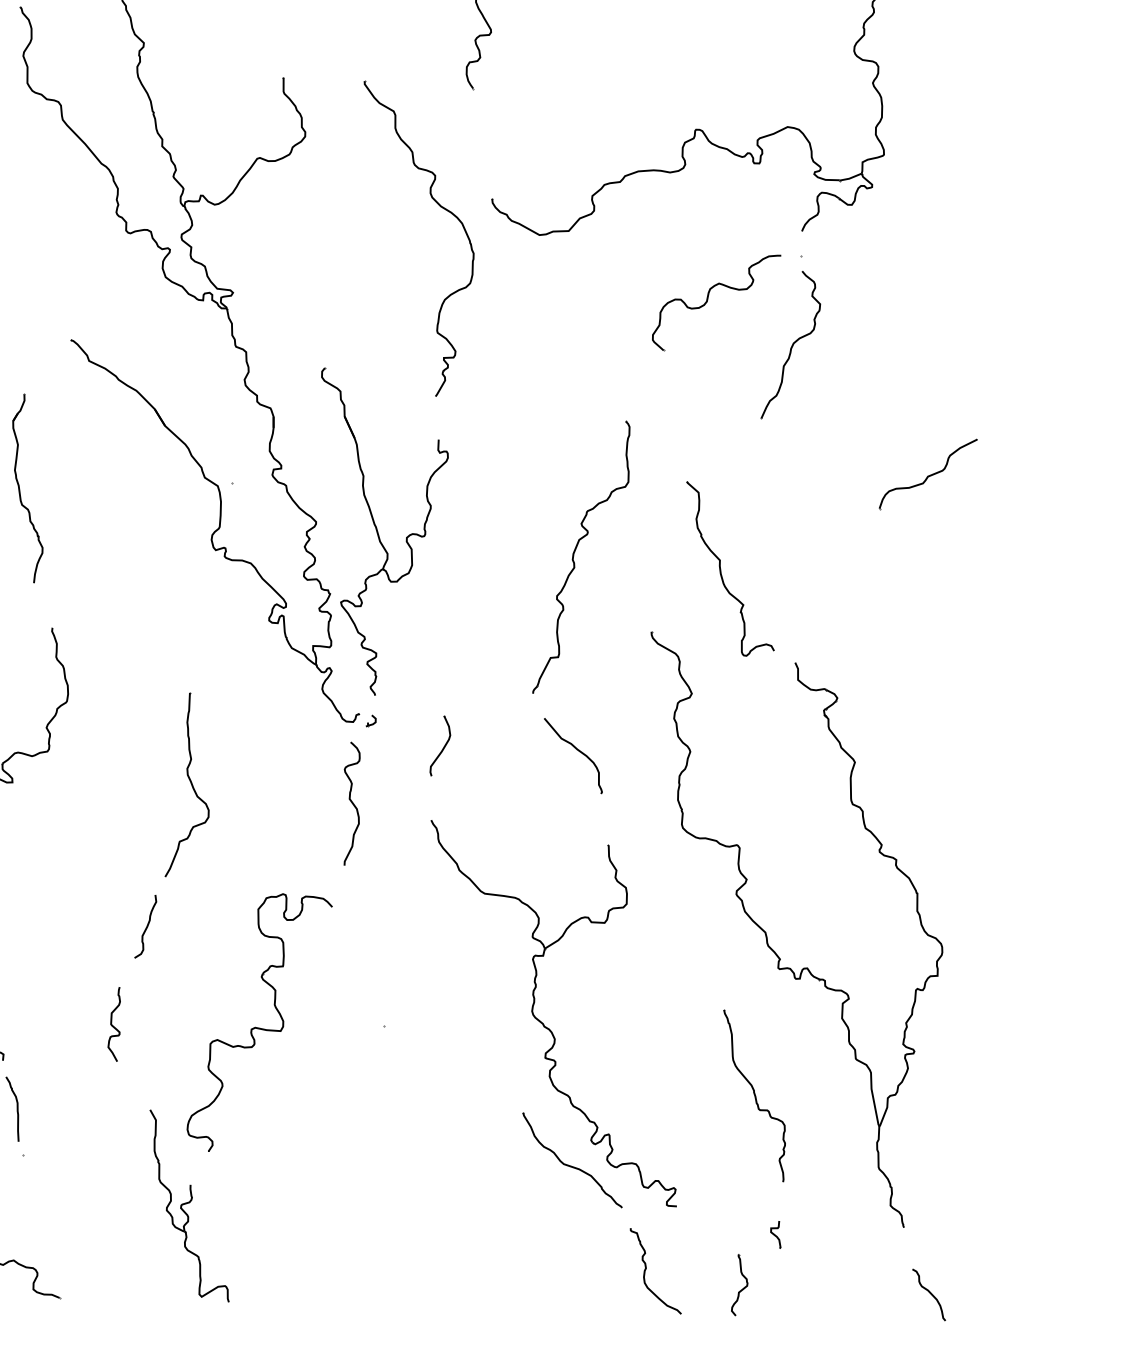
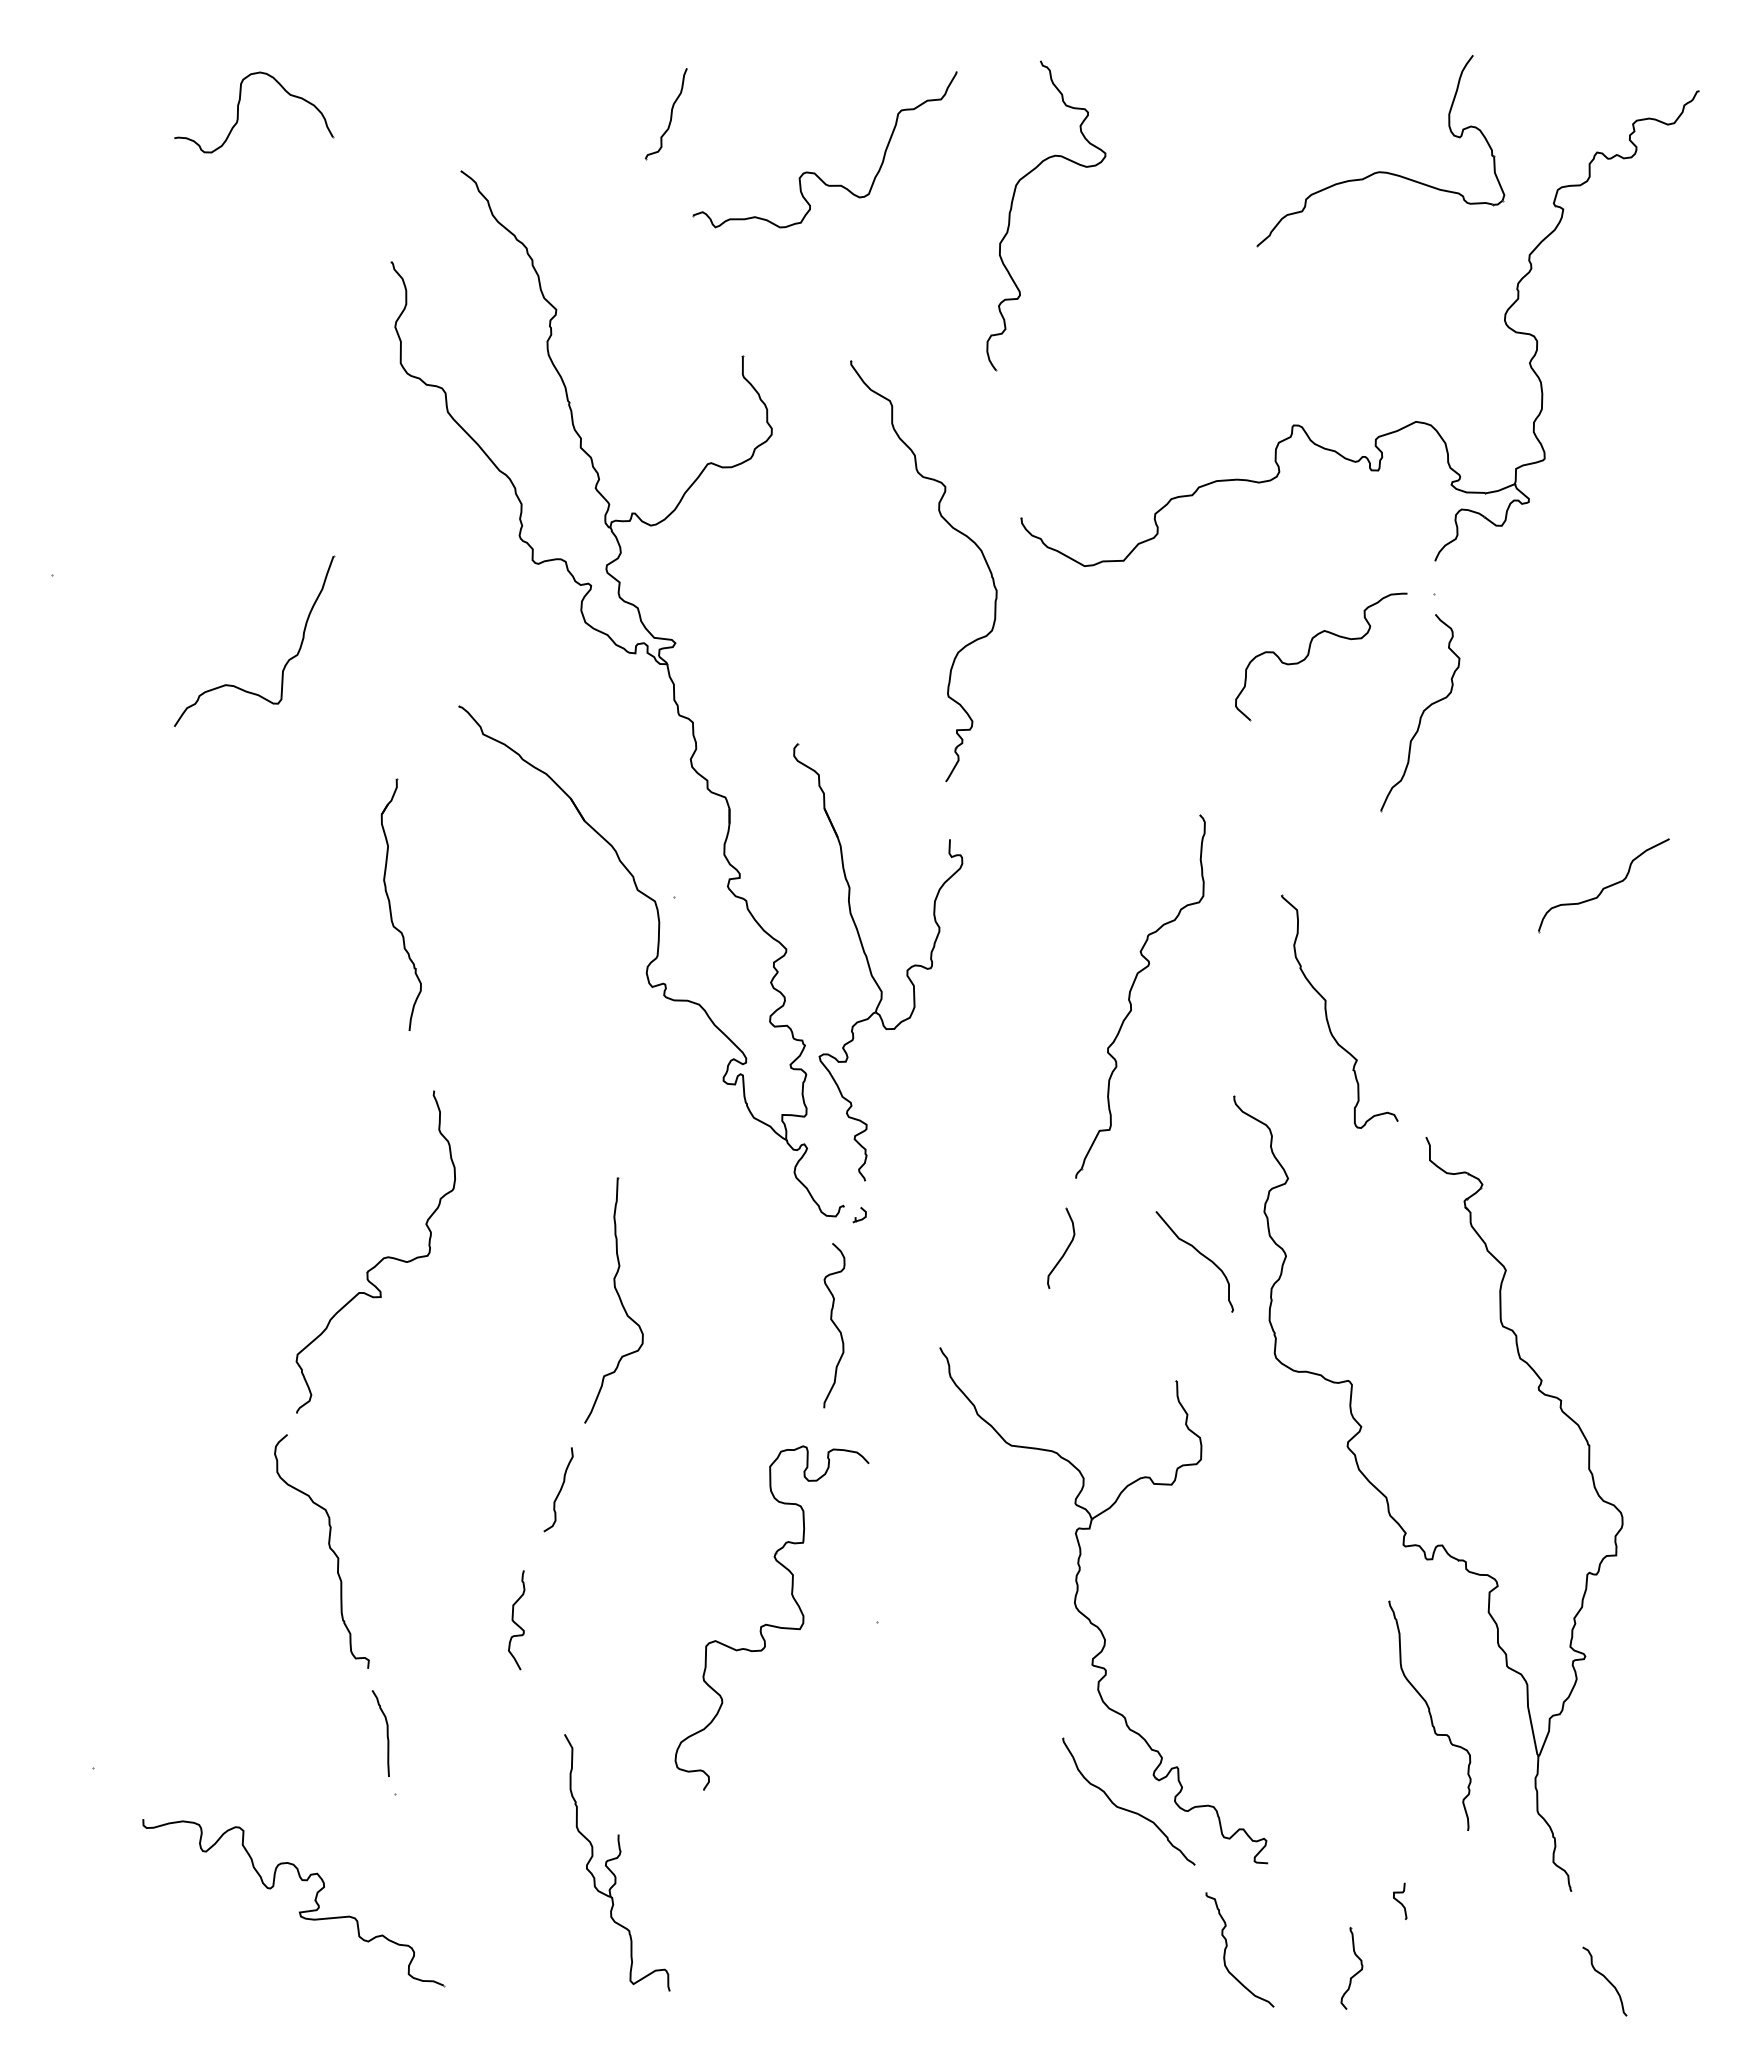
part: (440, 745) -> (1061, 1247), moved
curve: (577, 750) -> (1200, 1254), moved
part: (258, 1027) -> (770, 1624), moved
part: (754, 1095) -> (1429, 1715), moved

